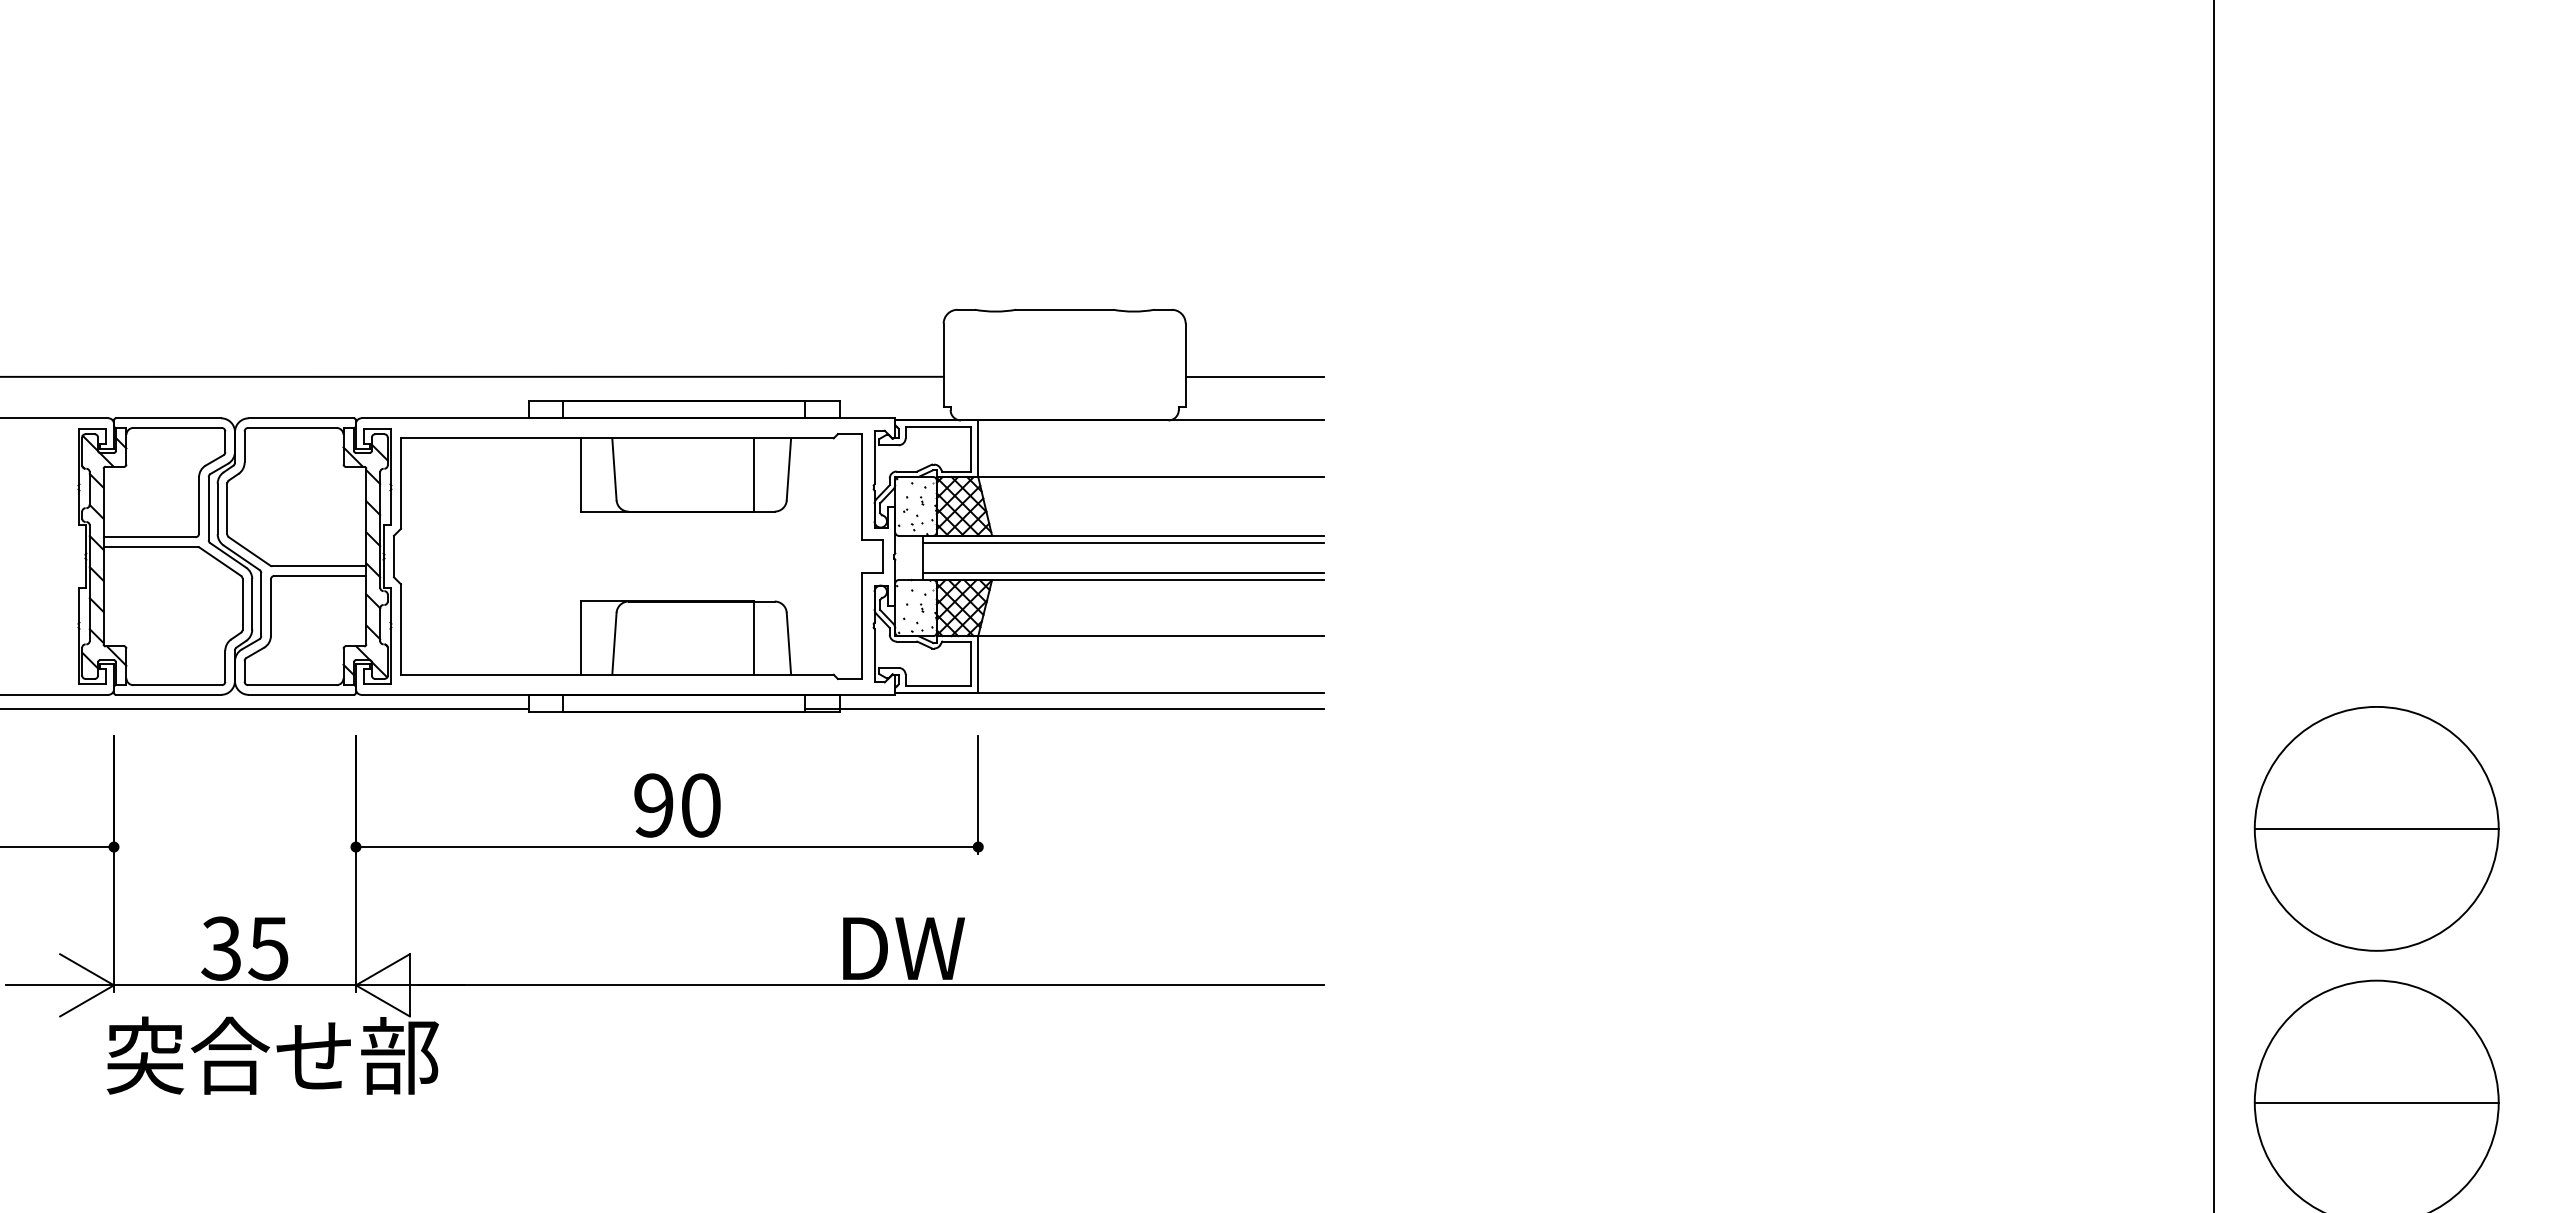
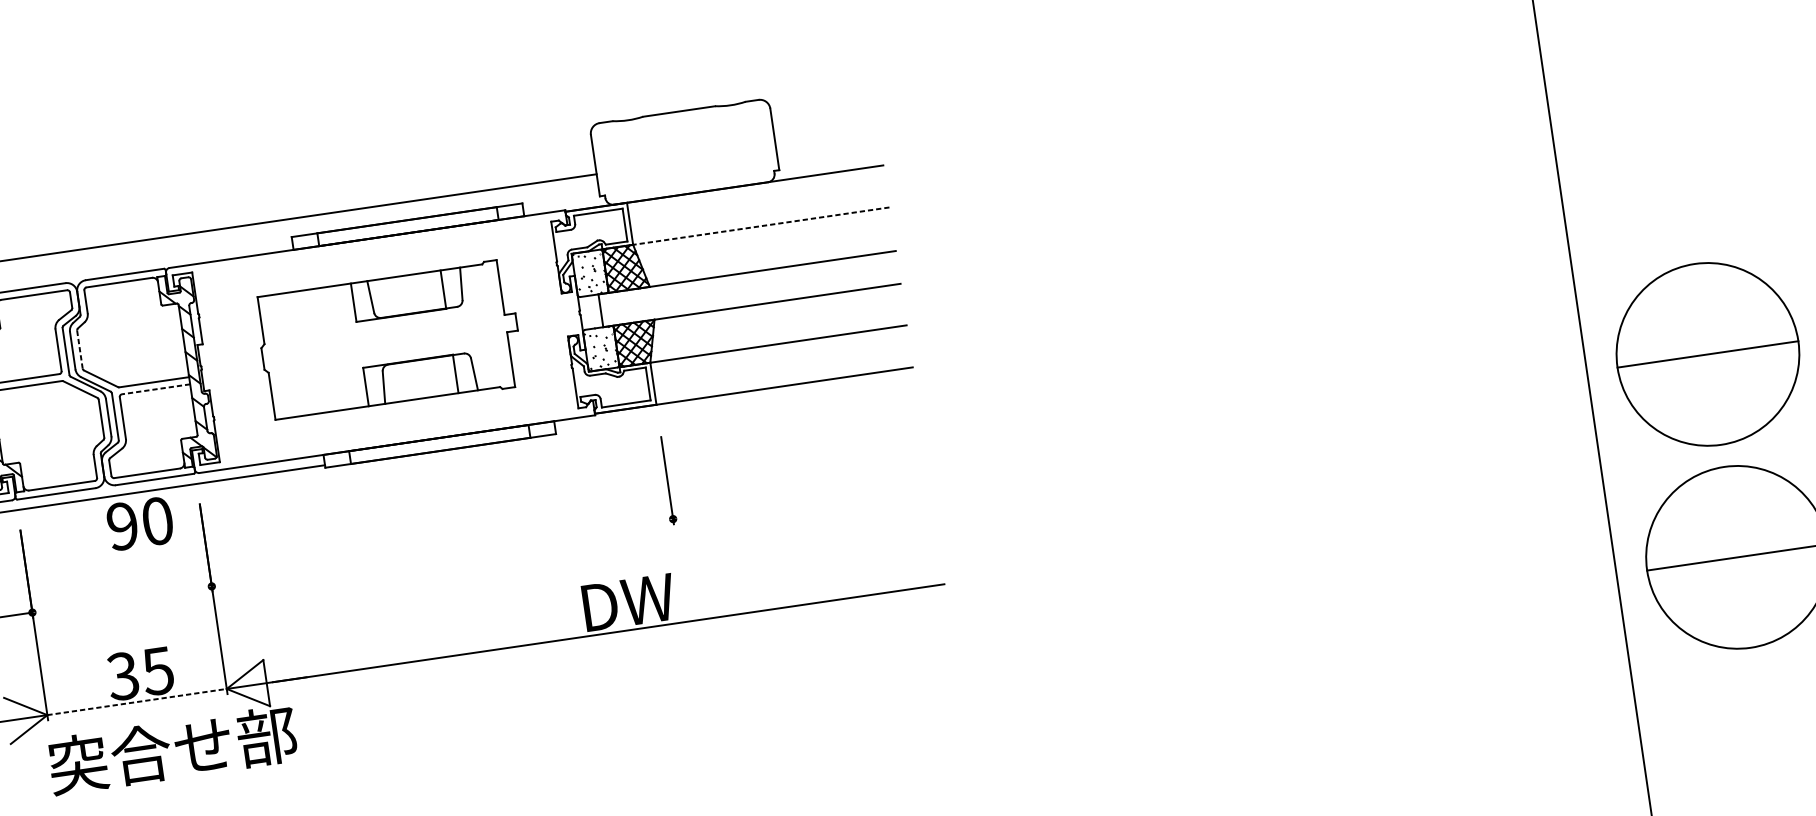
line: (1254, 376) -> (827, 140), removed
line: (1151, 477) -> (761, 226), solid -> dashed
line: (227, 508) -> (79, 349), solid -> dashed
line: (1122, 542) -> (747, 277), removed
part: (638, 556) -> (389, 340), size x0.7
line: (1122, 573) -> (750, 300), removed
line: (320, 575) -> (156, 388), solid -> dashed
line: (1064, 708) -> (722, 407), removed
text: (677, 805) -> (140, 523), moved
line: (666, 847) -> (442, 553), removed
line: (234, 985) -> (136, 702), solid -> dashed

